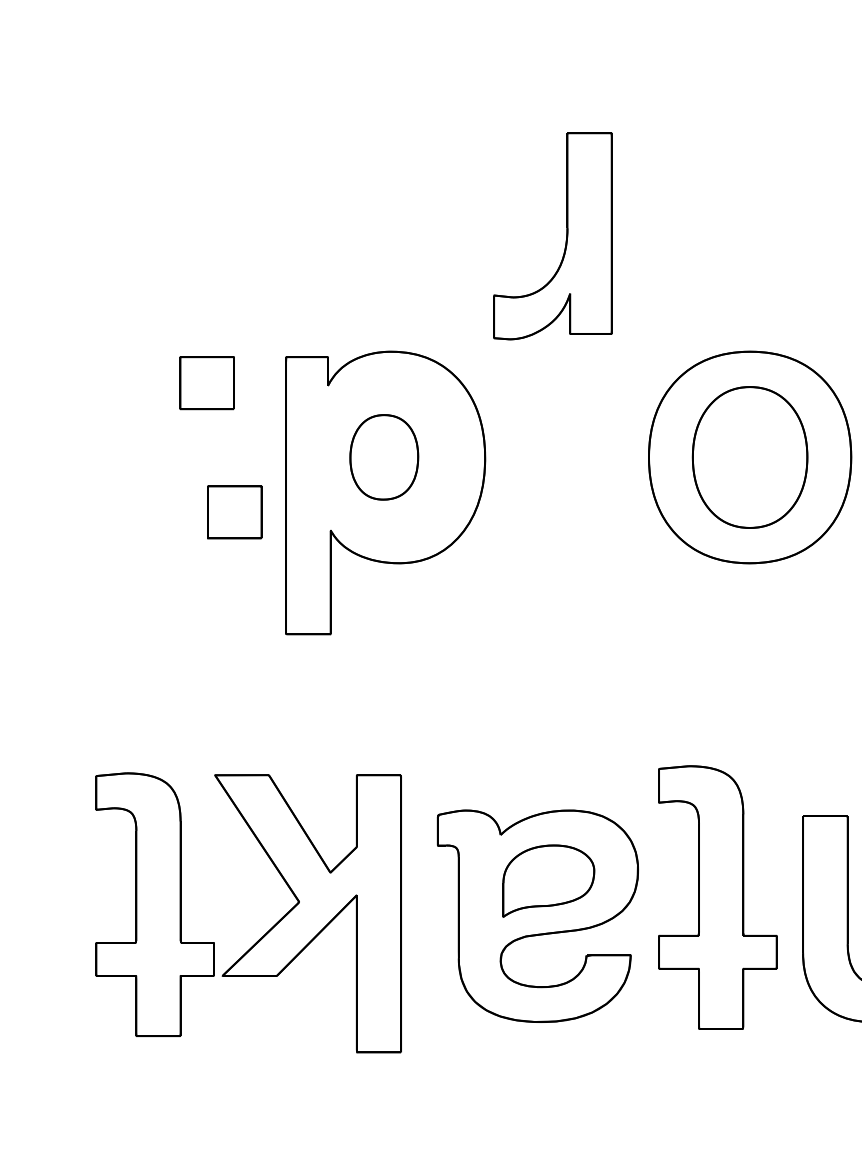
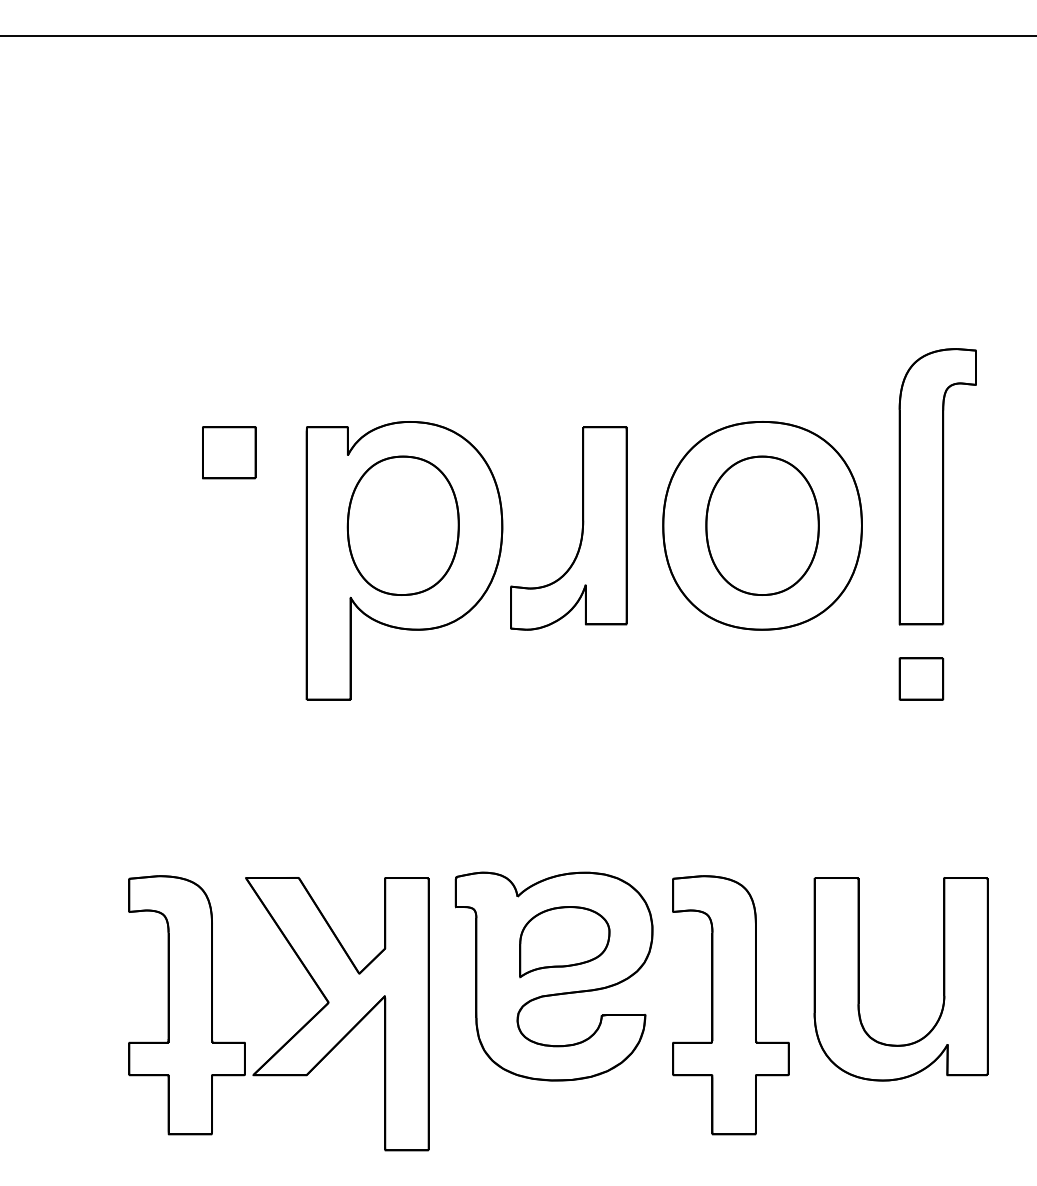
part: (565, 236) -> (581, 528), moved
part: (383, 457) -> (402, 525), size x1.67
part: (234, 512) -> (256, 579), removed
part: (717, 897) -> (730, 1005), moved
part: (267, 931) -> (297, 1031), moved

